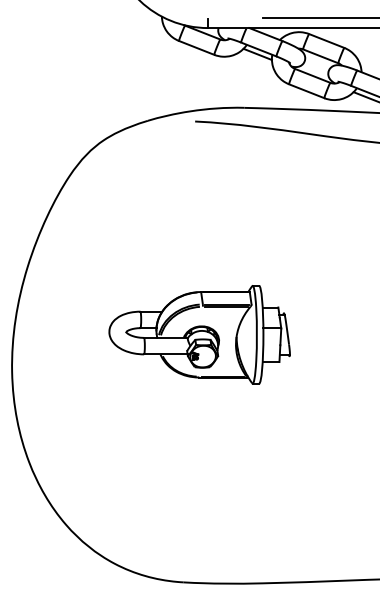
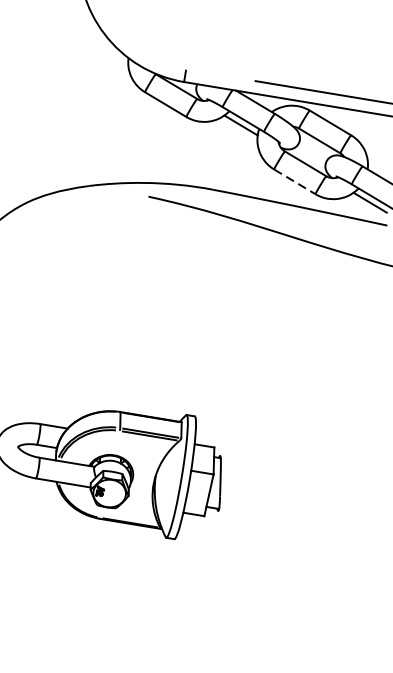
line: (306, 91) -> (294, 182), solid -> dashed

